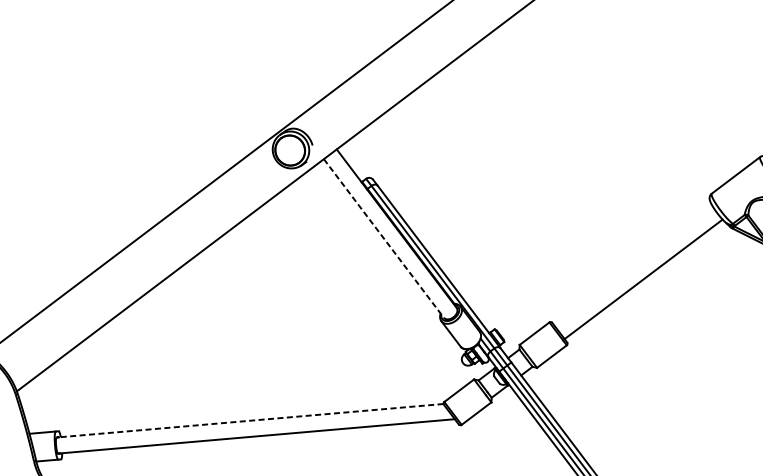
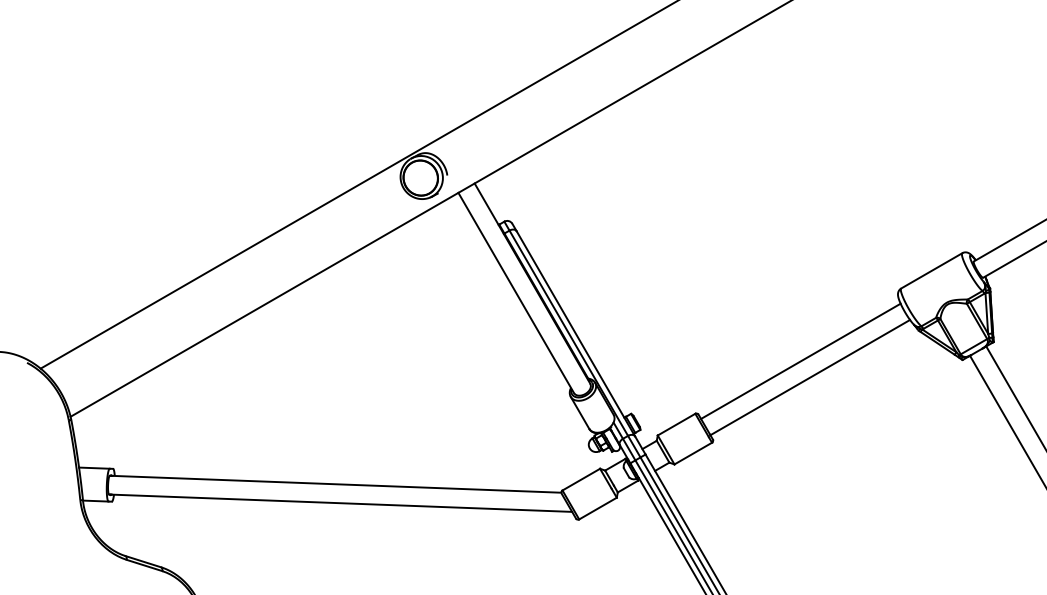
line: (384, 238) -> (516, 293), dashed -> solid
line: (633, 265) -> (800, 360), added
line: (250, 420) -> (335, 484), dashed -> solid

